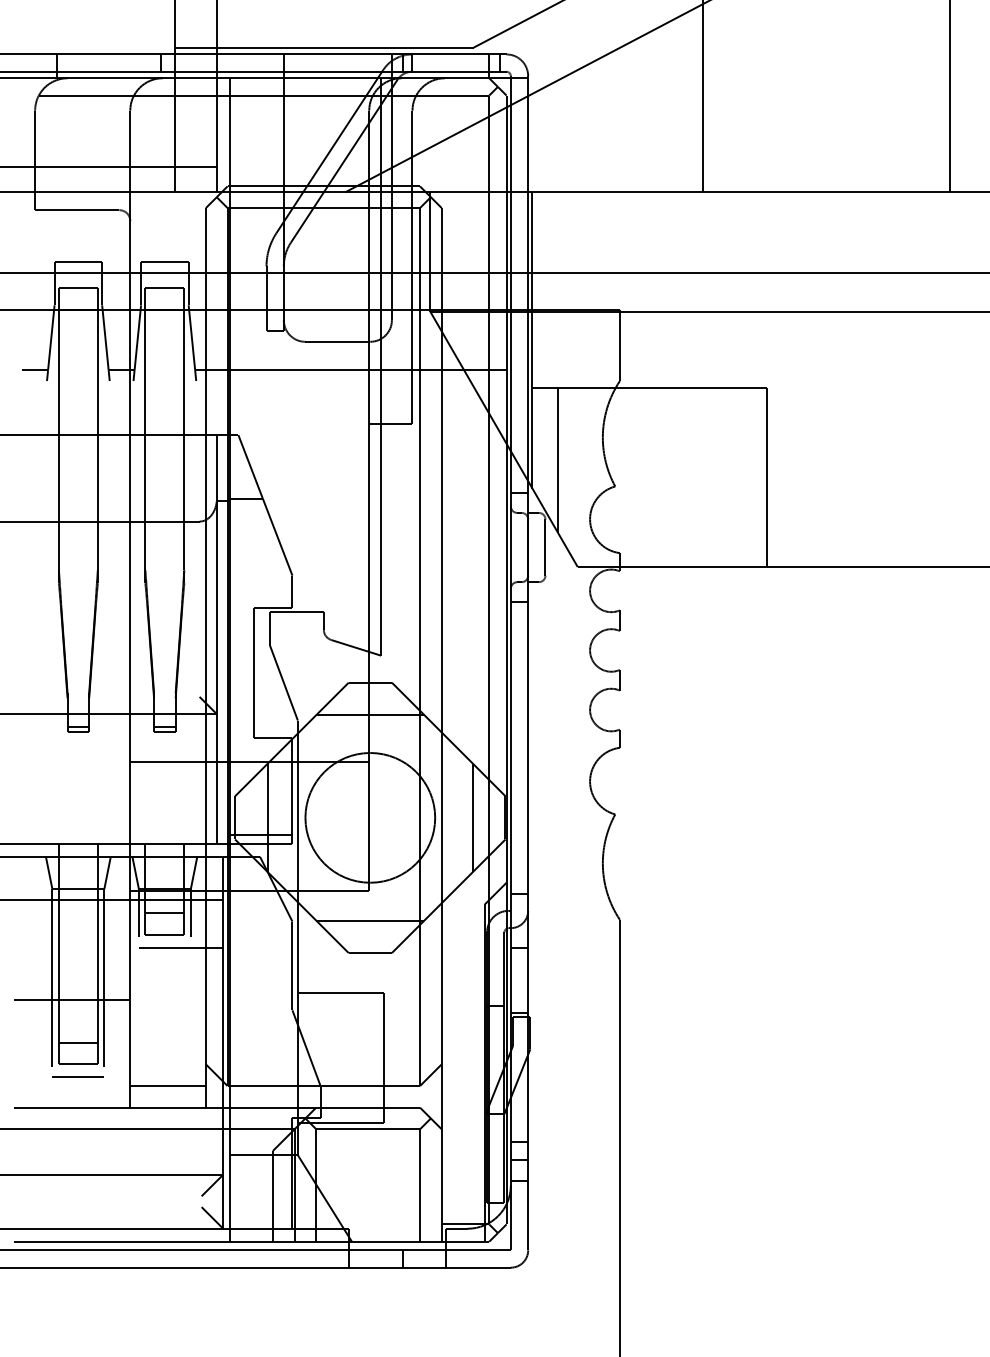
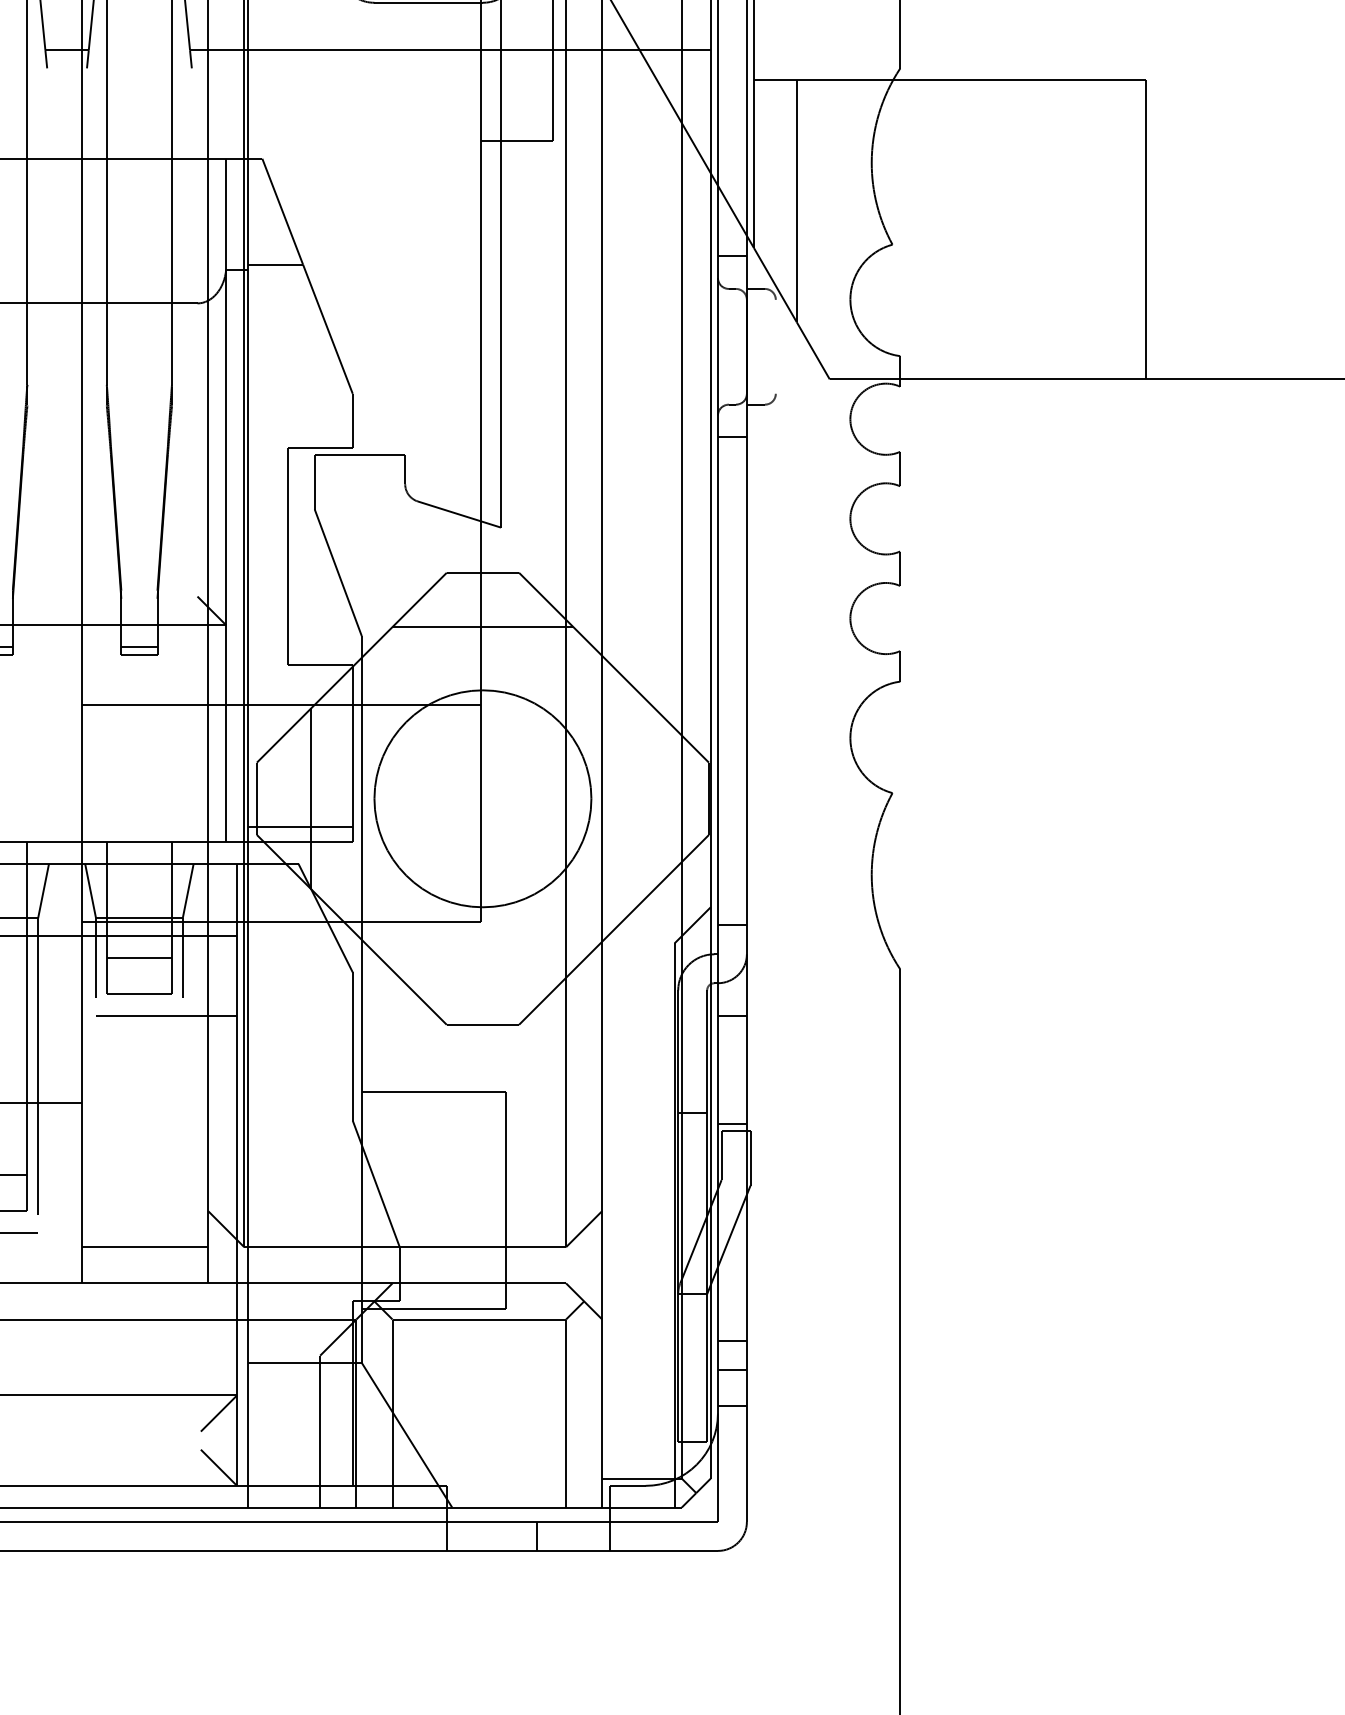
line: (545, 547) -> (775, 346), removed
line: (473, 817) -> (655, 798), removed
line: (370, 920) -> (483, 970), removed

